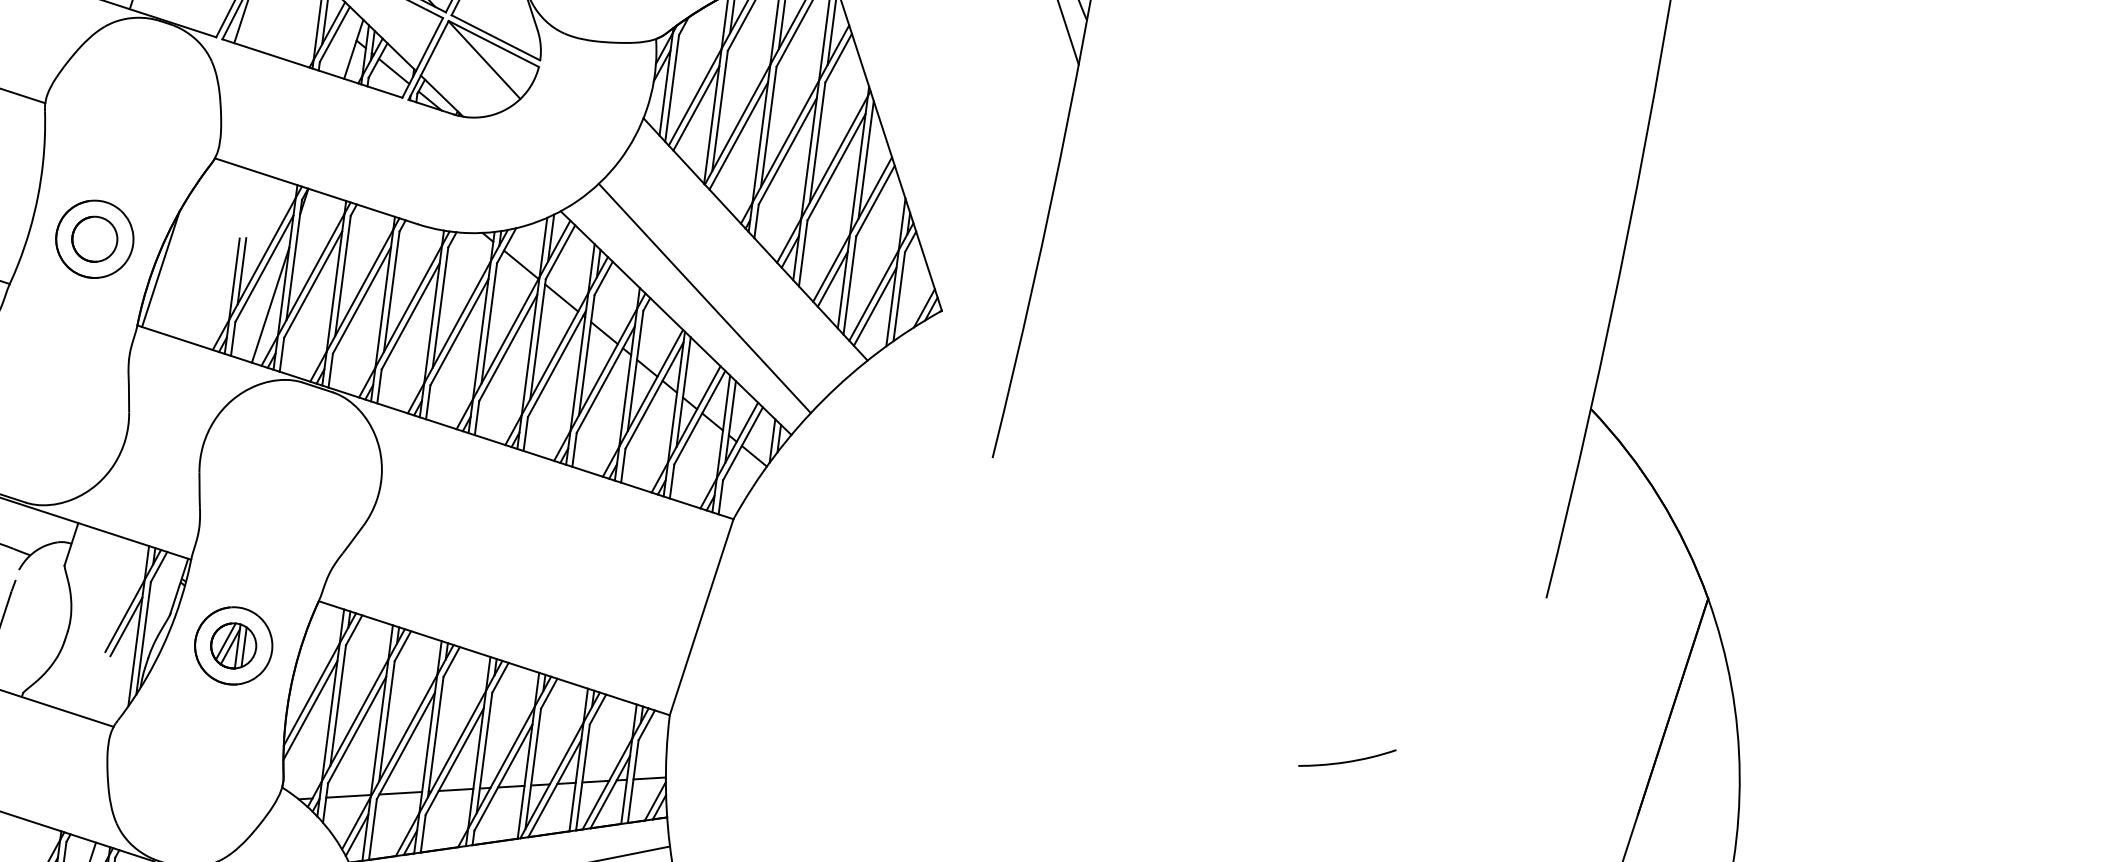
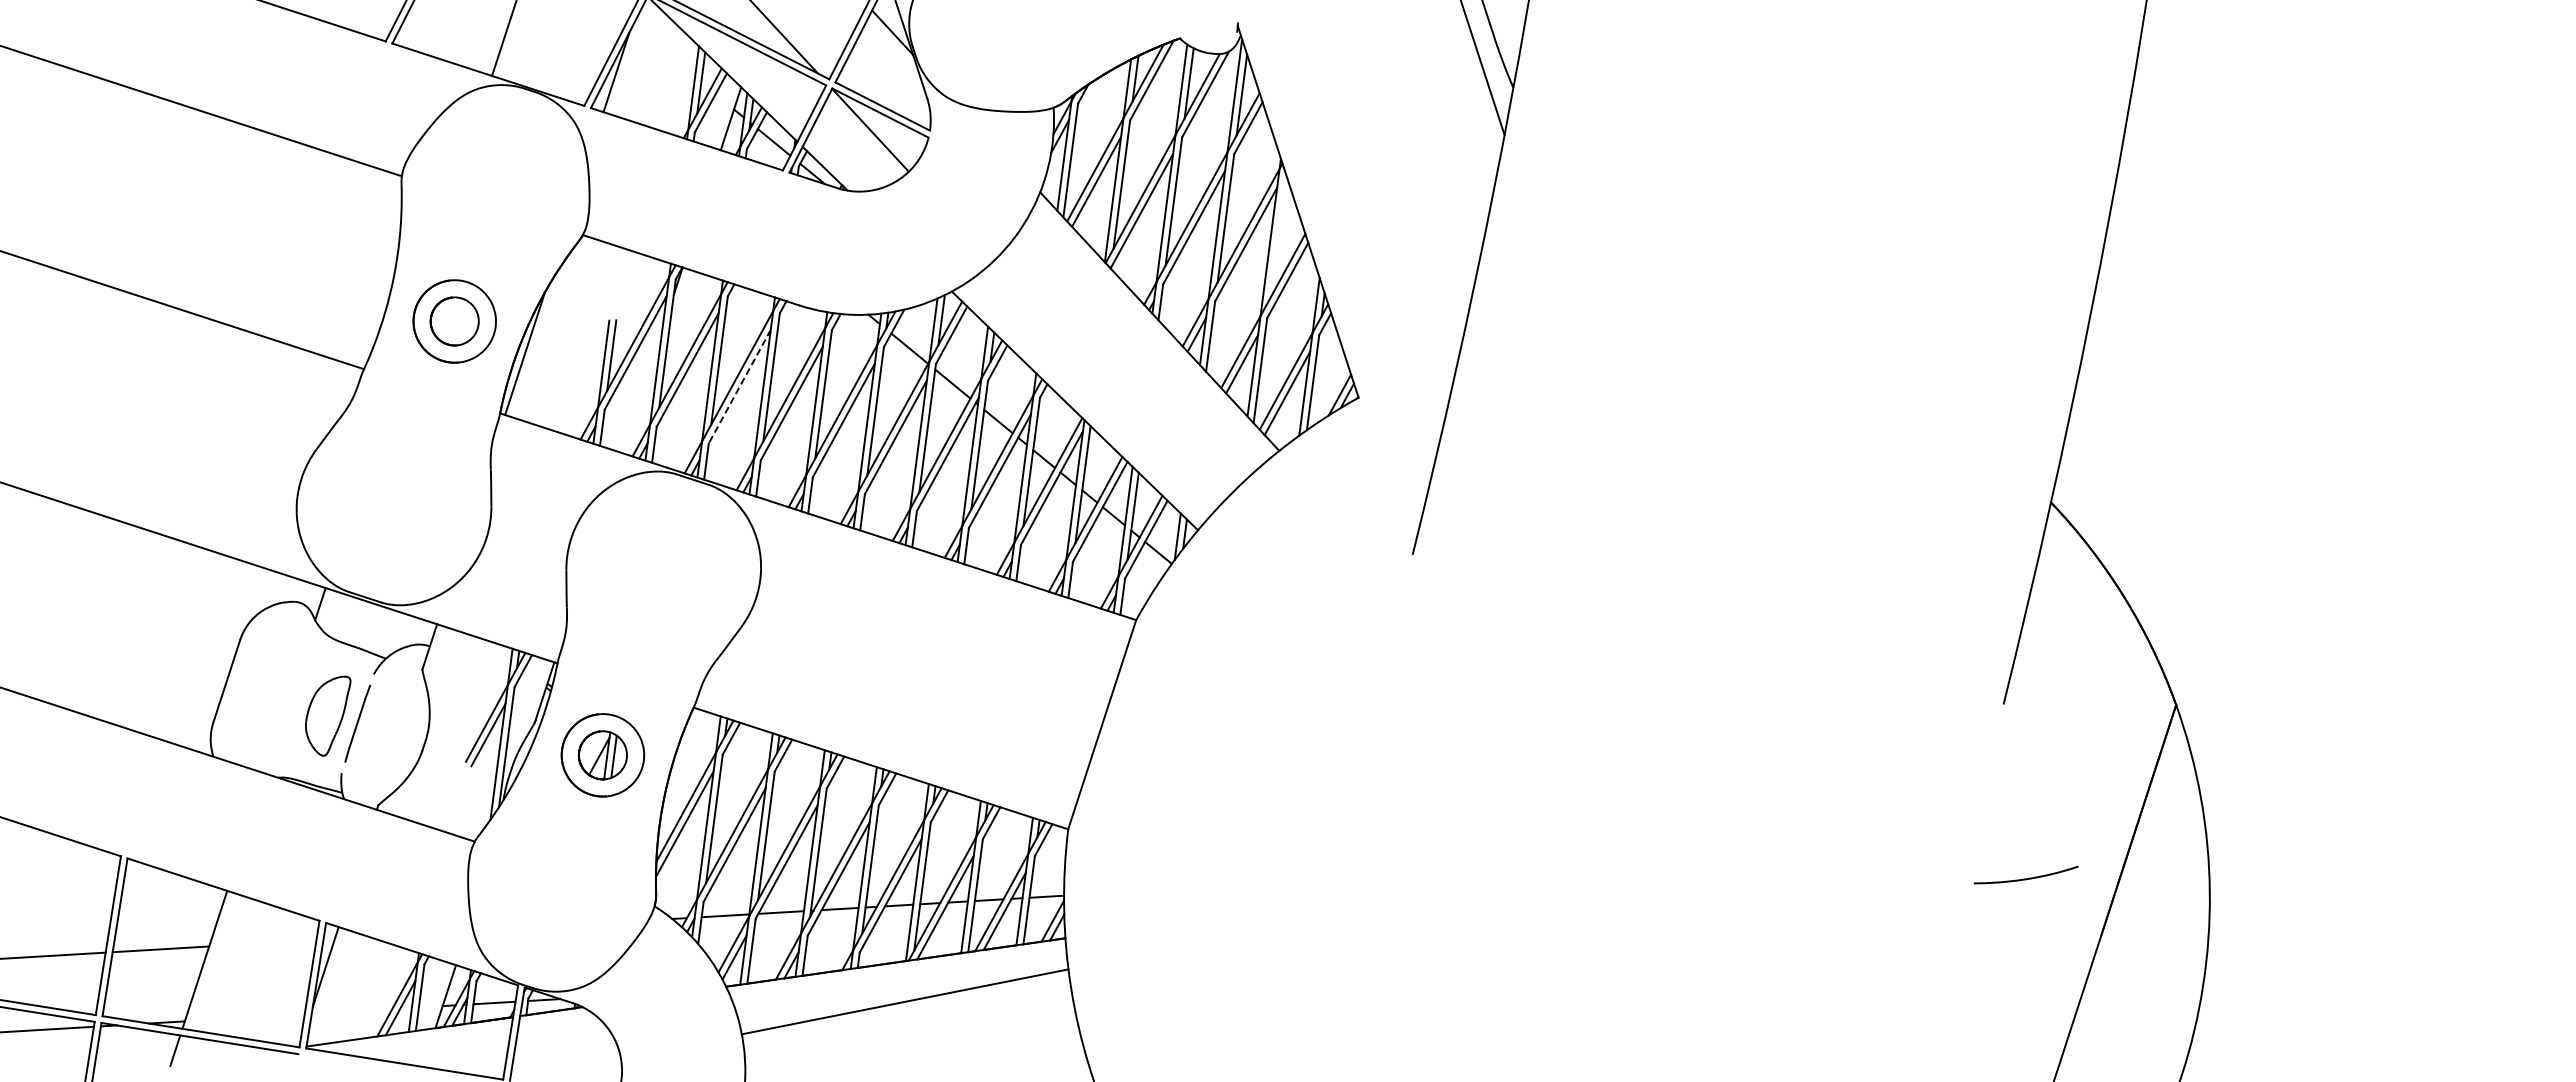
line: (865, 159) -> (1277, 236), removed
line: (704, 298) -> (1105, 384), removed
line: (361, 300) -> (739, 386), solid -> dashed
line: (270, 304) -> (642, 391), removed
line: (225, 641) -> (594, 750), removed
curve: (1346, 761) -> (2025, 878), moved

